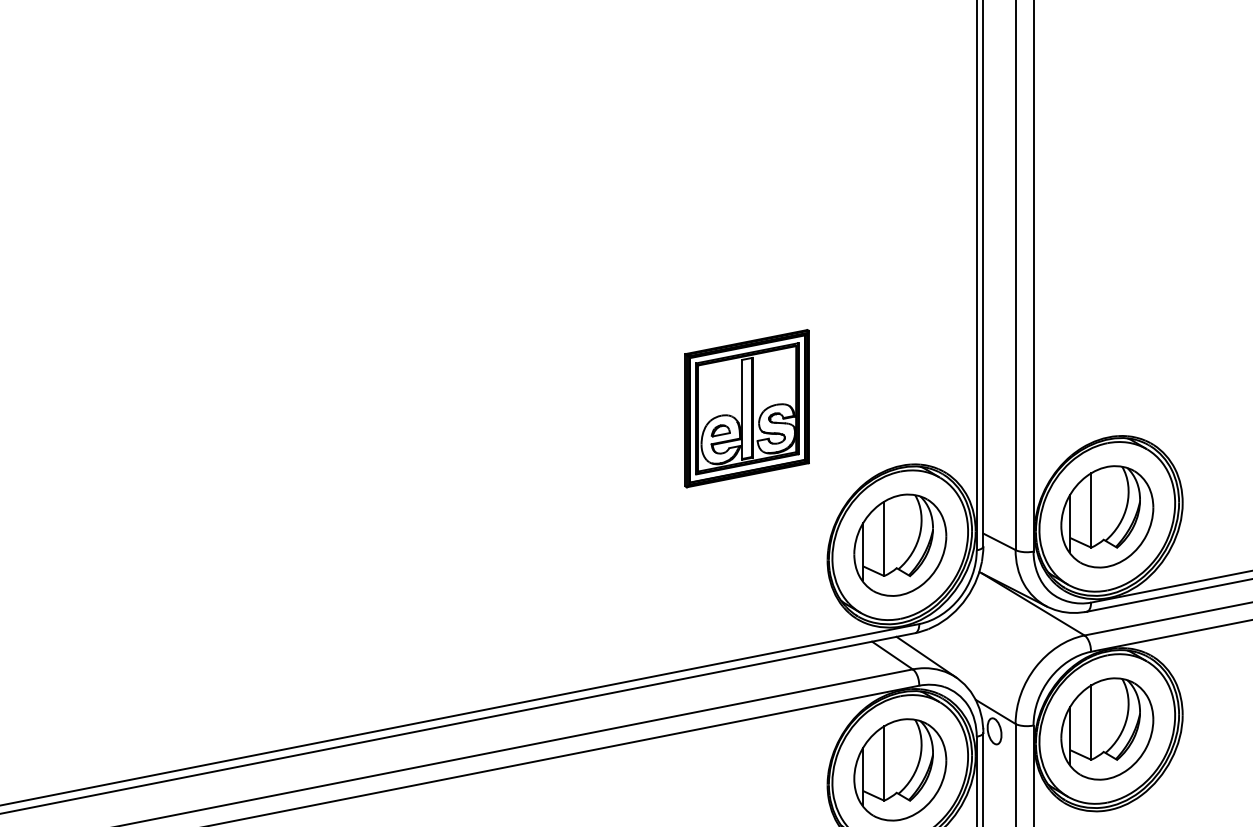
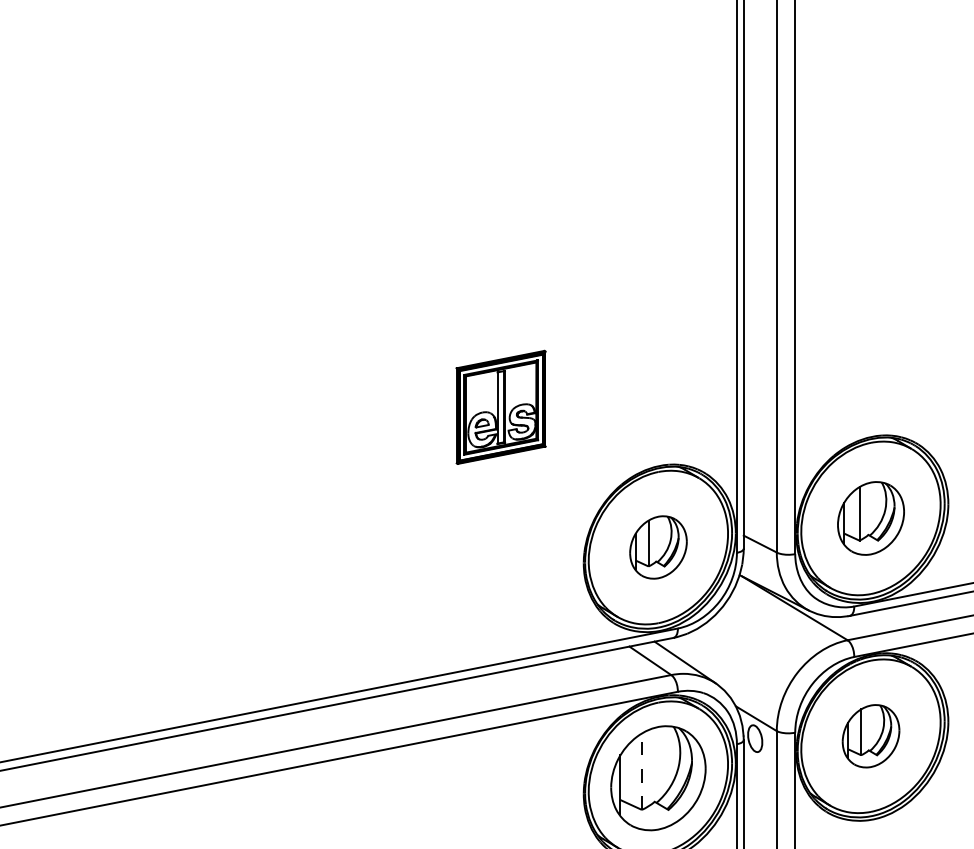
part: (746, 408) -> (500, 407), size x0.7
part: (1107, 516) -> (871, 518), size x0.7
part: (900, 544) -> (658, 546), size x0.6
part: (1107, 728) -> (871, 735), size x0.6
line: (884, 763) -> (642, 771), solid -> dashed

